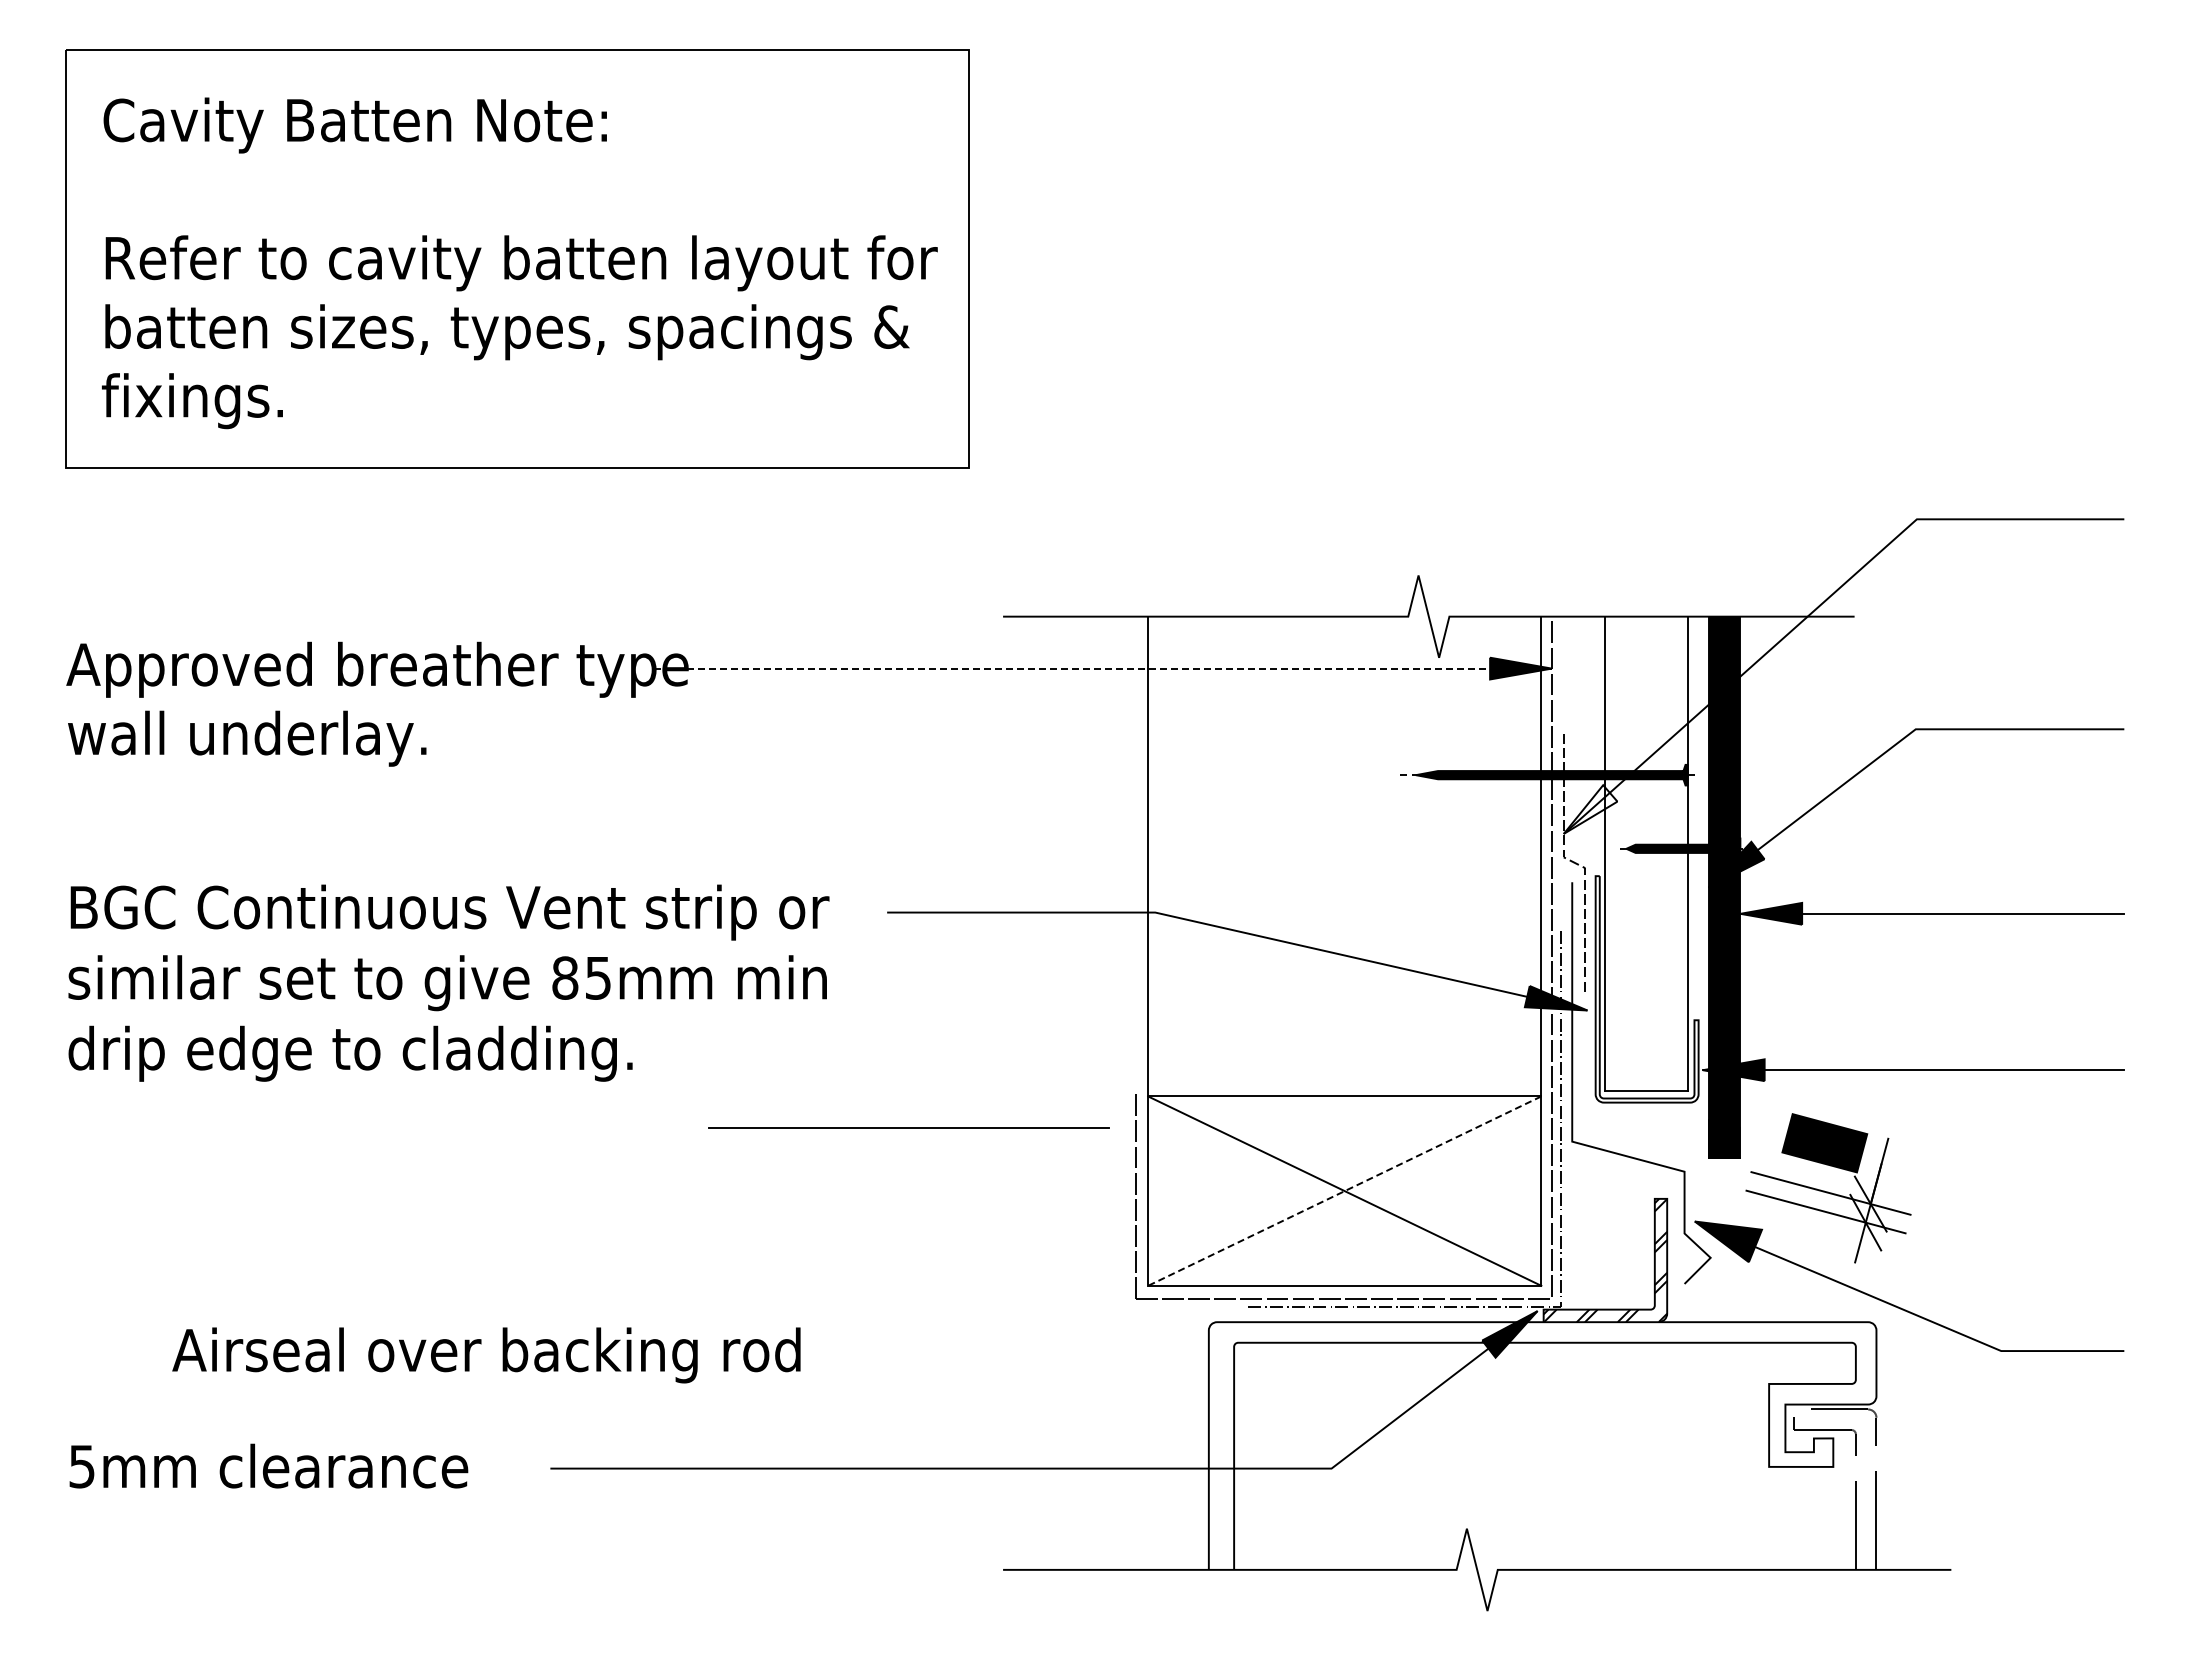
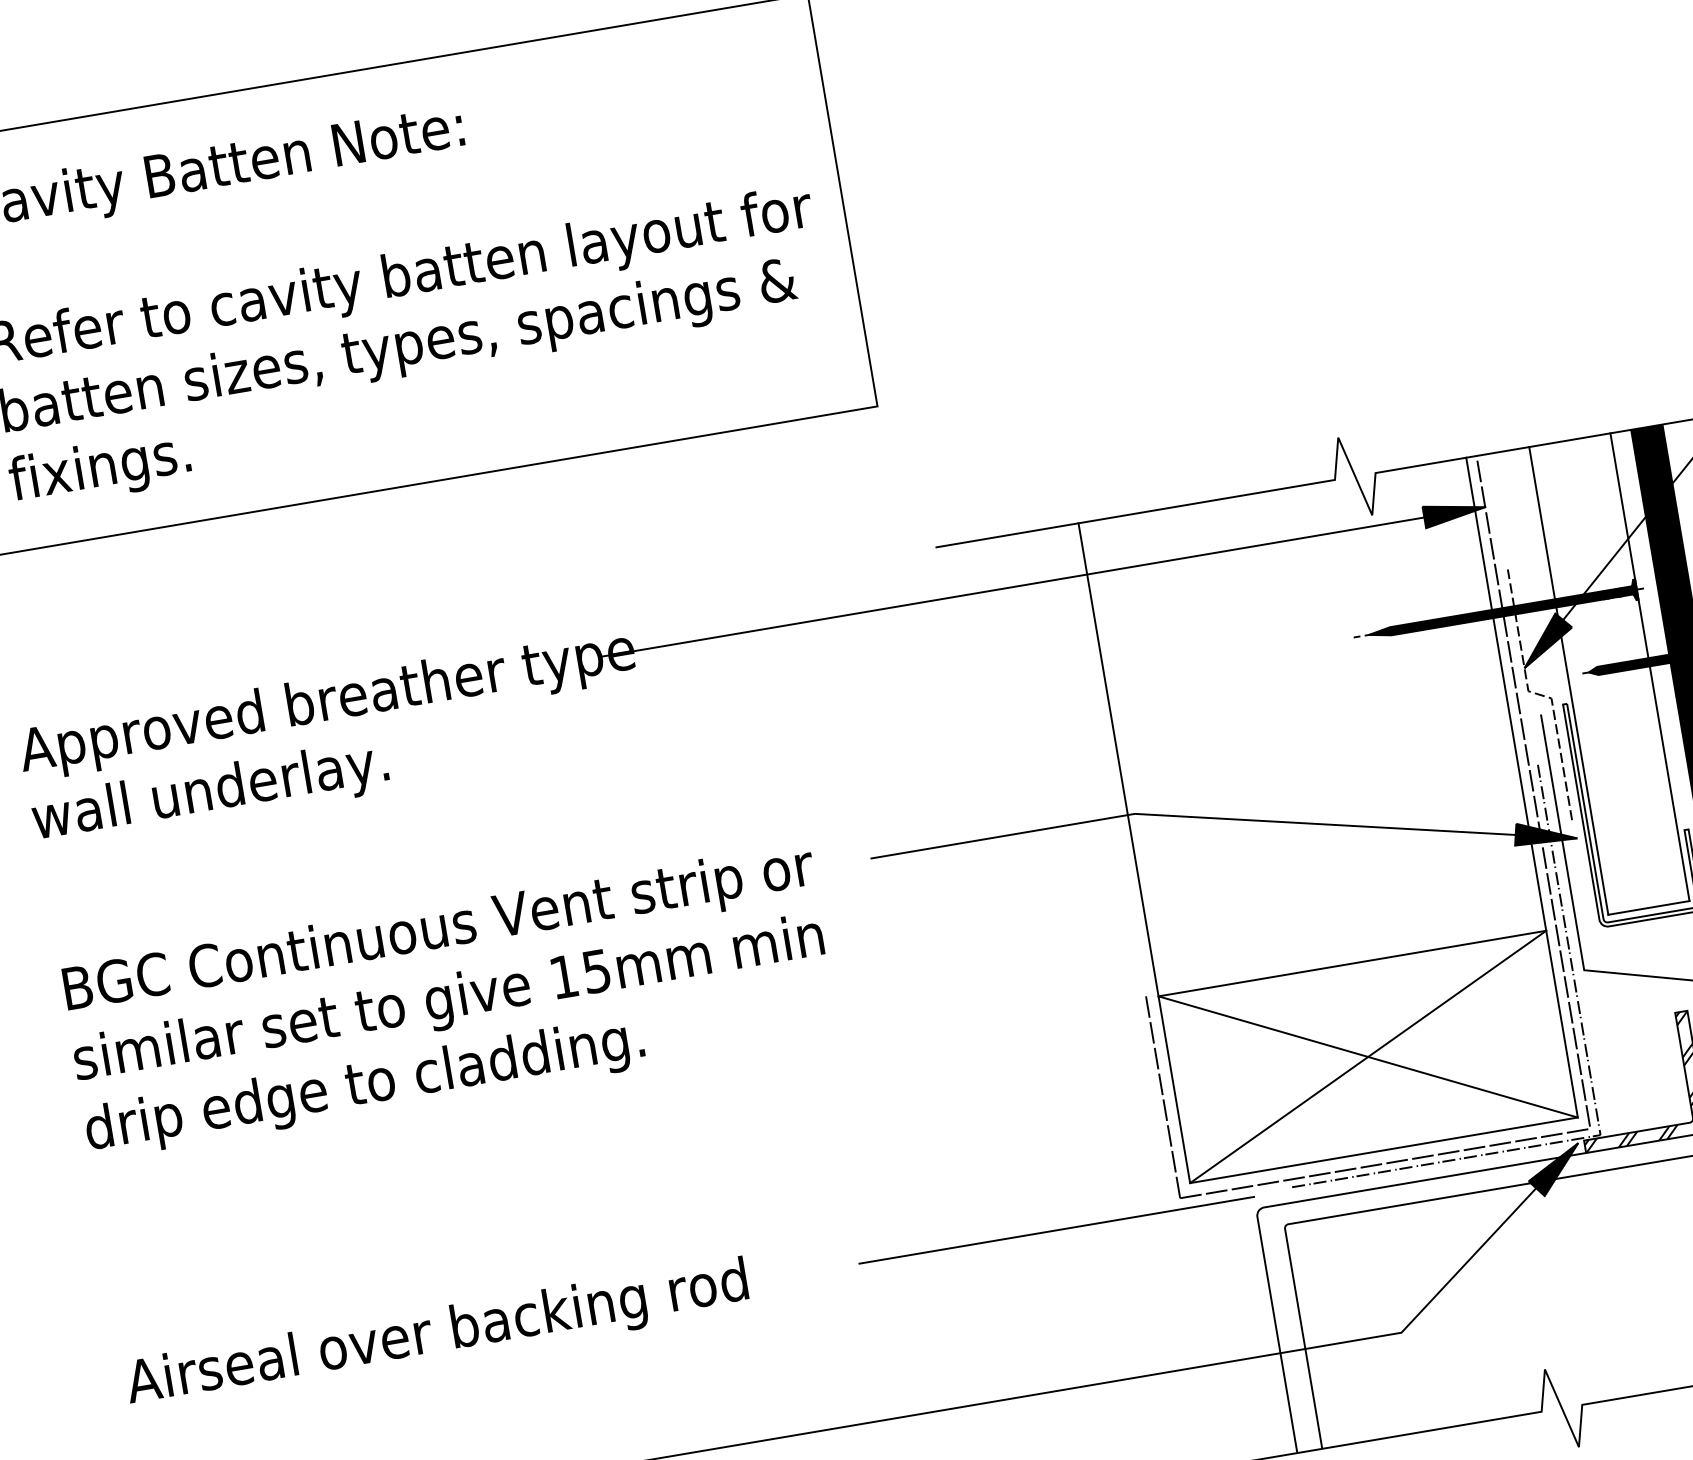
line: (1103, 668) -> (1043, 581), dashed -> solid
fill: (1590, 809) -> (1546, 639), added
text: (565, 977) -> (564, 976), 85mm -> 15mm
line: (908, 1127) -> (1056, 1229), moved
line: (1344, 1191) -> (1367, 1057), dashed -> solid
text: (486, 1355) -> (437, 1335), moved

